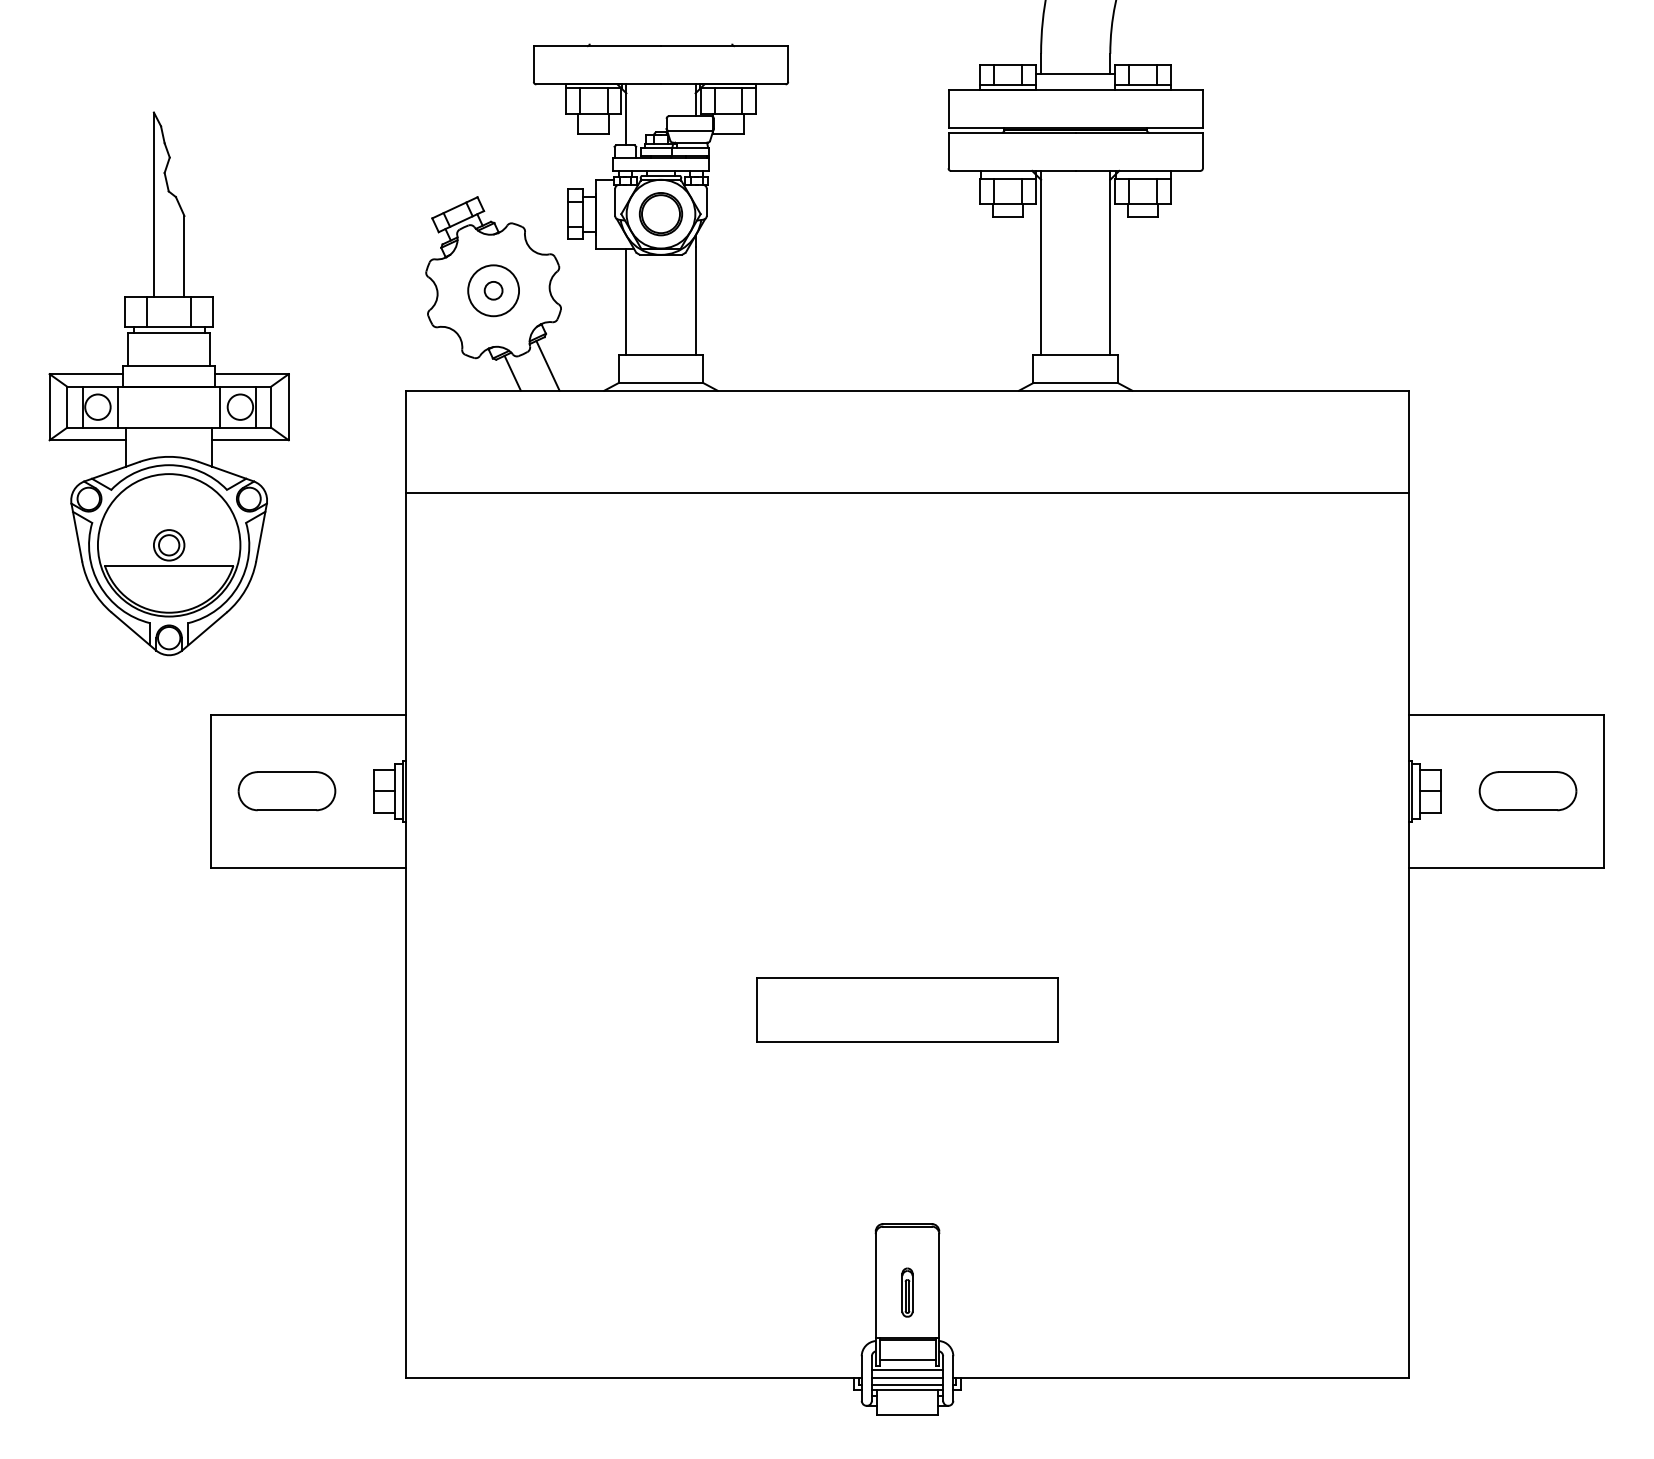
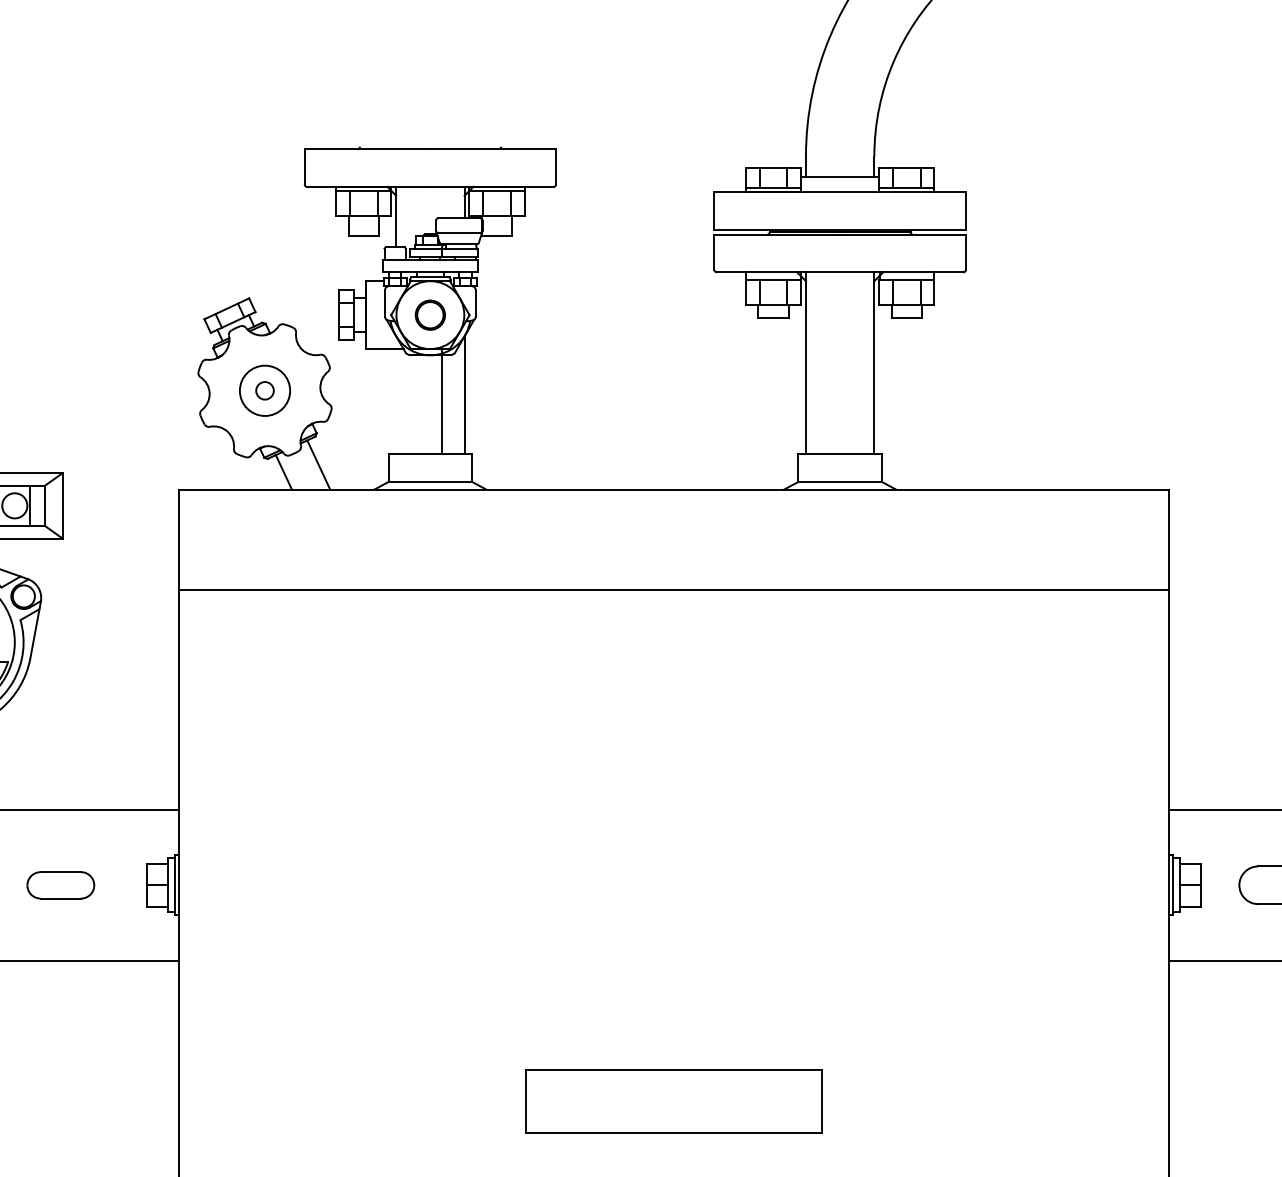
part: (660, 214) -> (429, 315), size x0.7
line: (626, 301) -> (441, 401), moved
part: (286, 791) -> (60, 885), size x0.7

